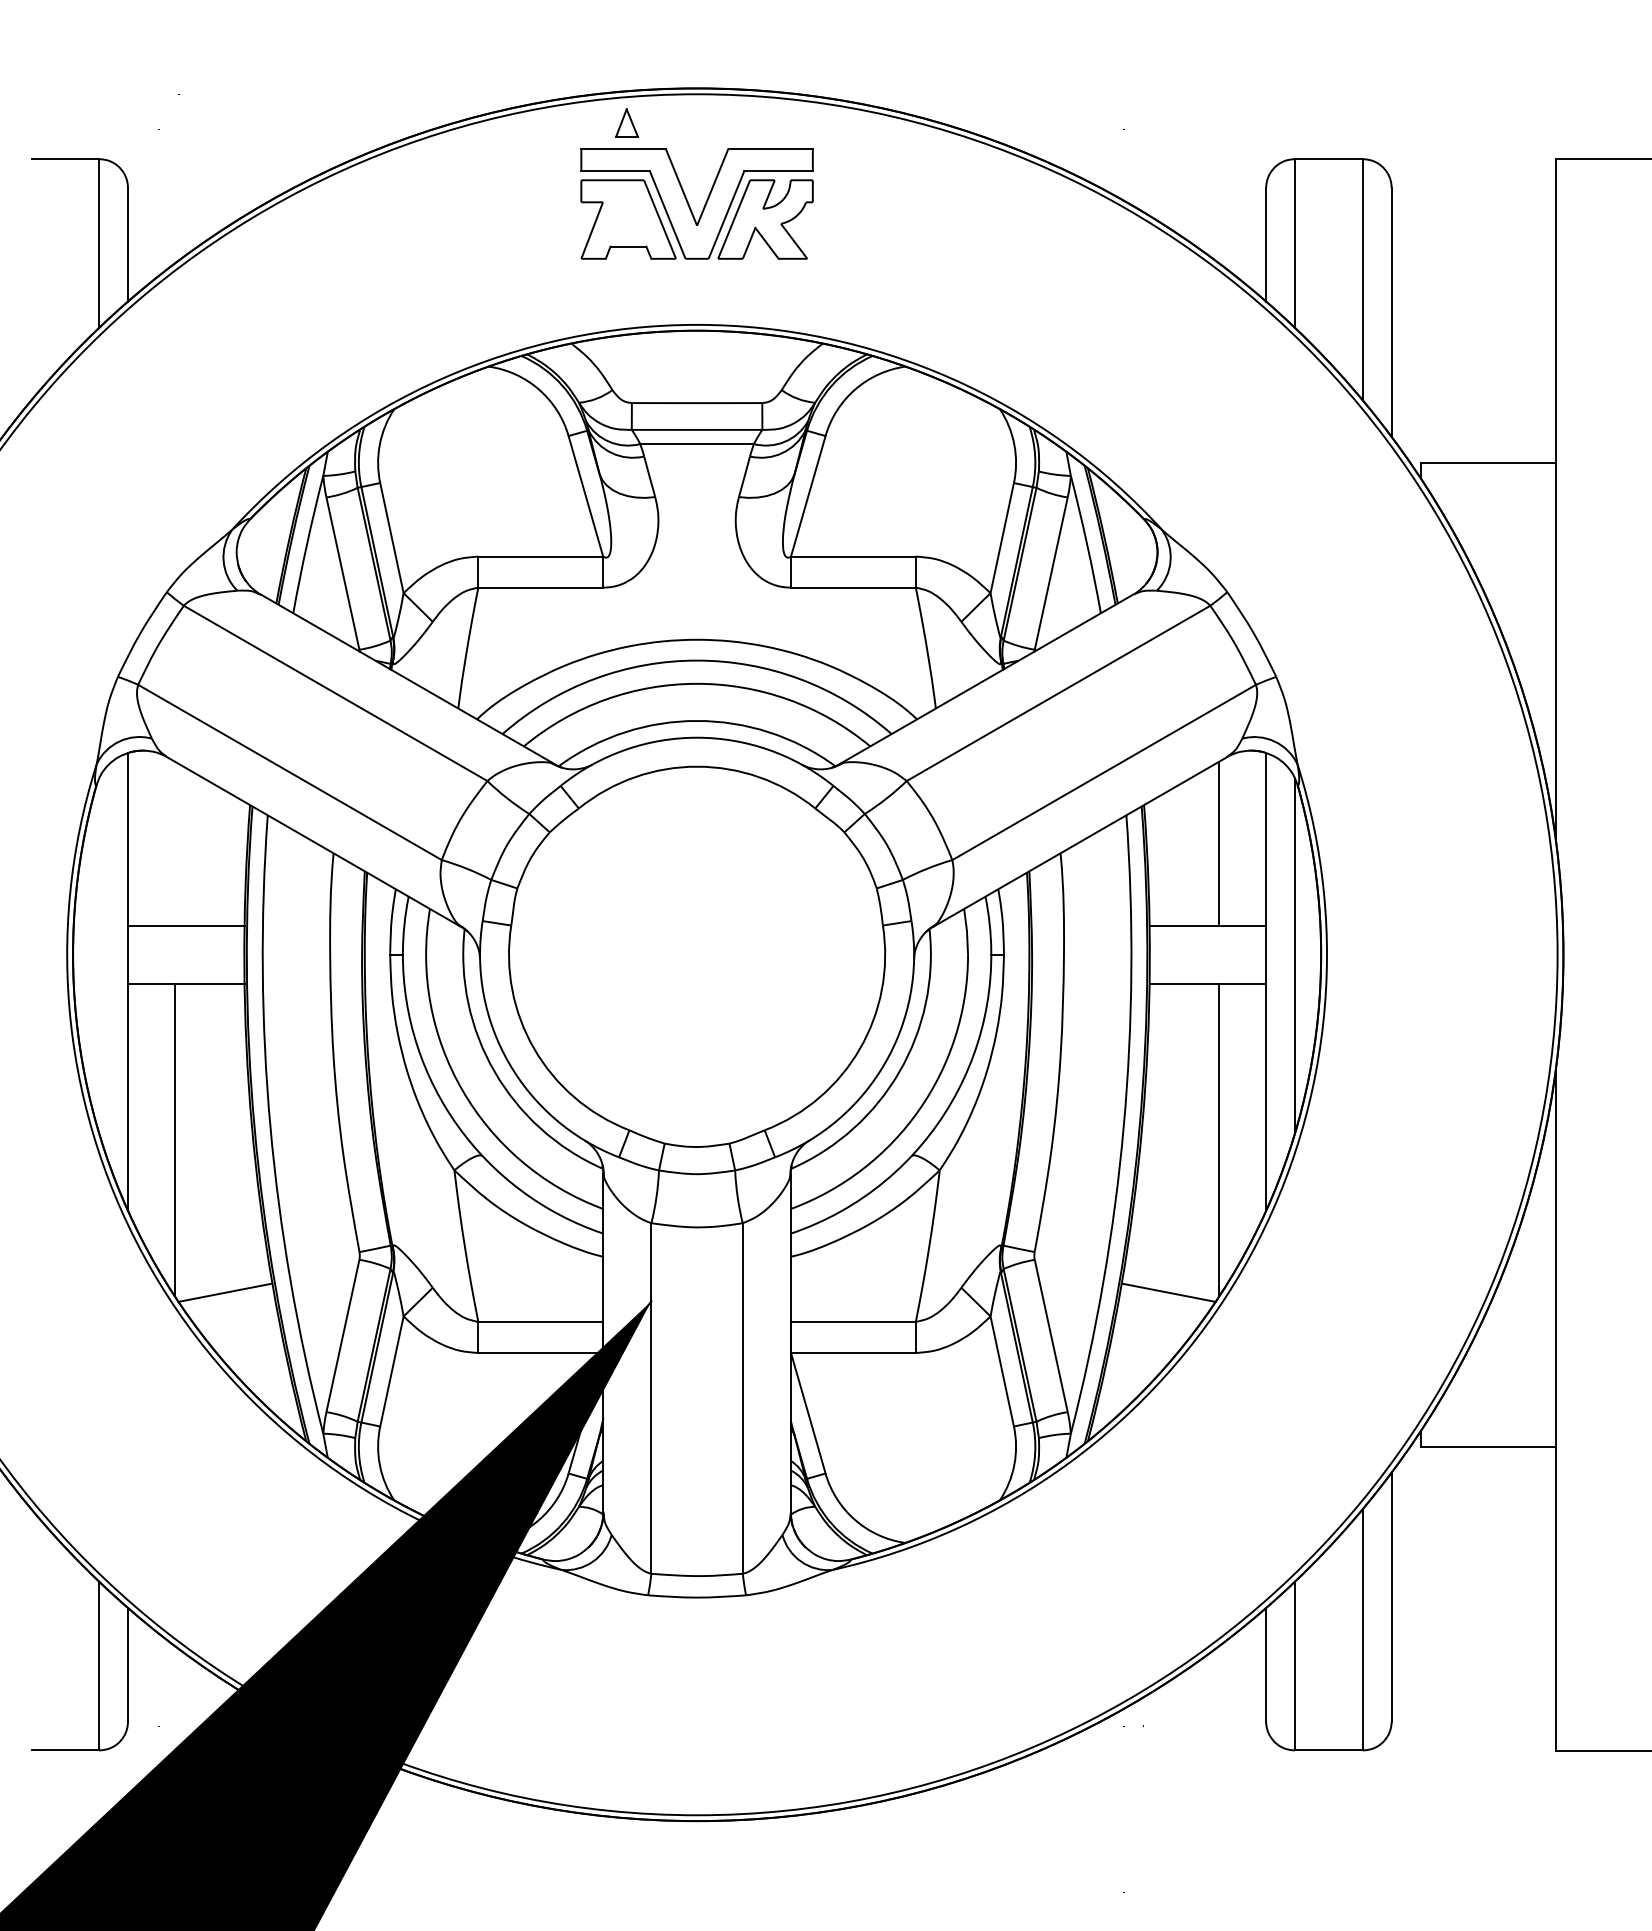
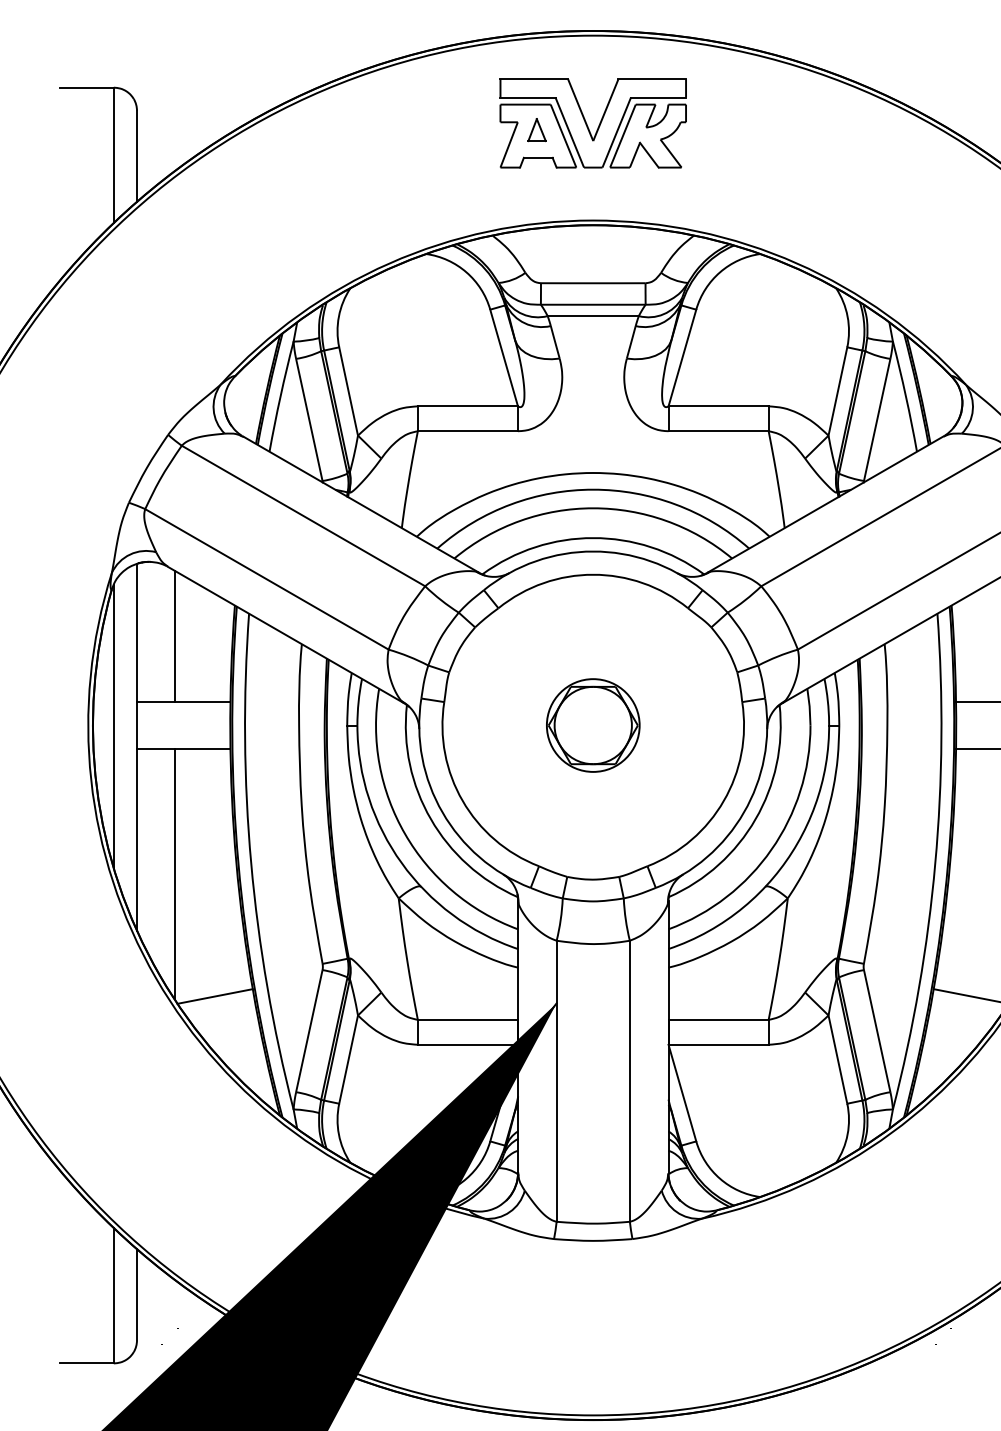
part: (626, 122) -> (536, 129), moved
line: (174, 843) -> (174, 636), added
part: (696, 954) -> (592, 725), added
line: (99, 955) -> (114, 726), added

